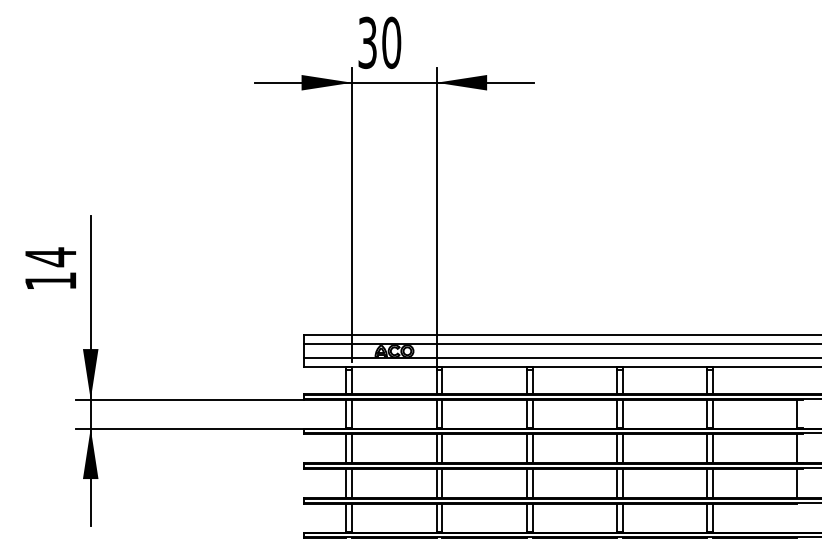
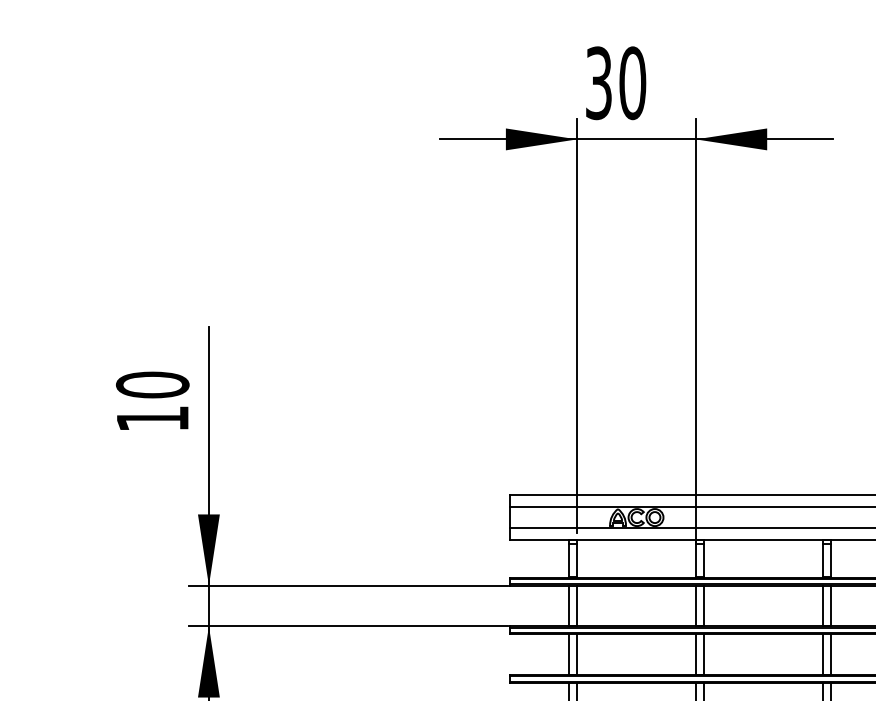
text: (50, 257) -> (152, 385), 14 -> 10

